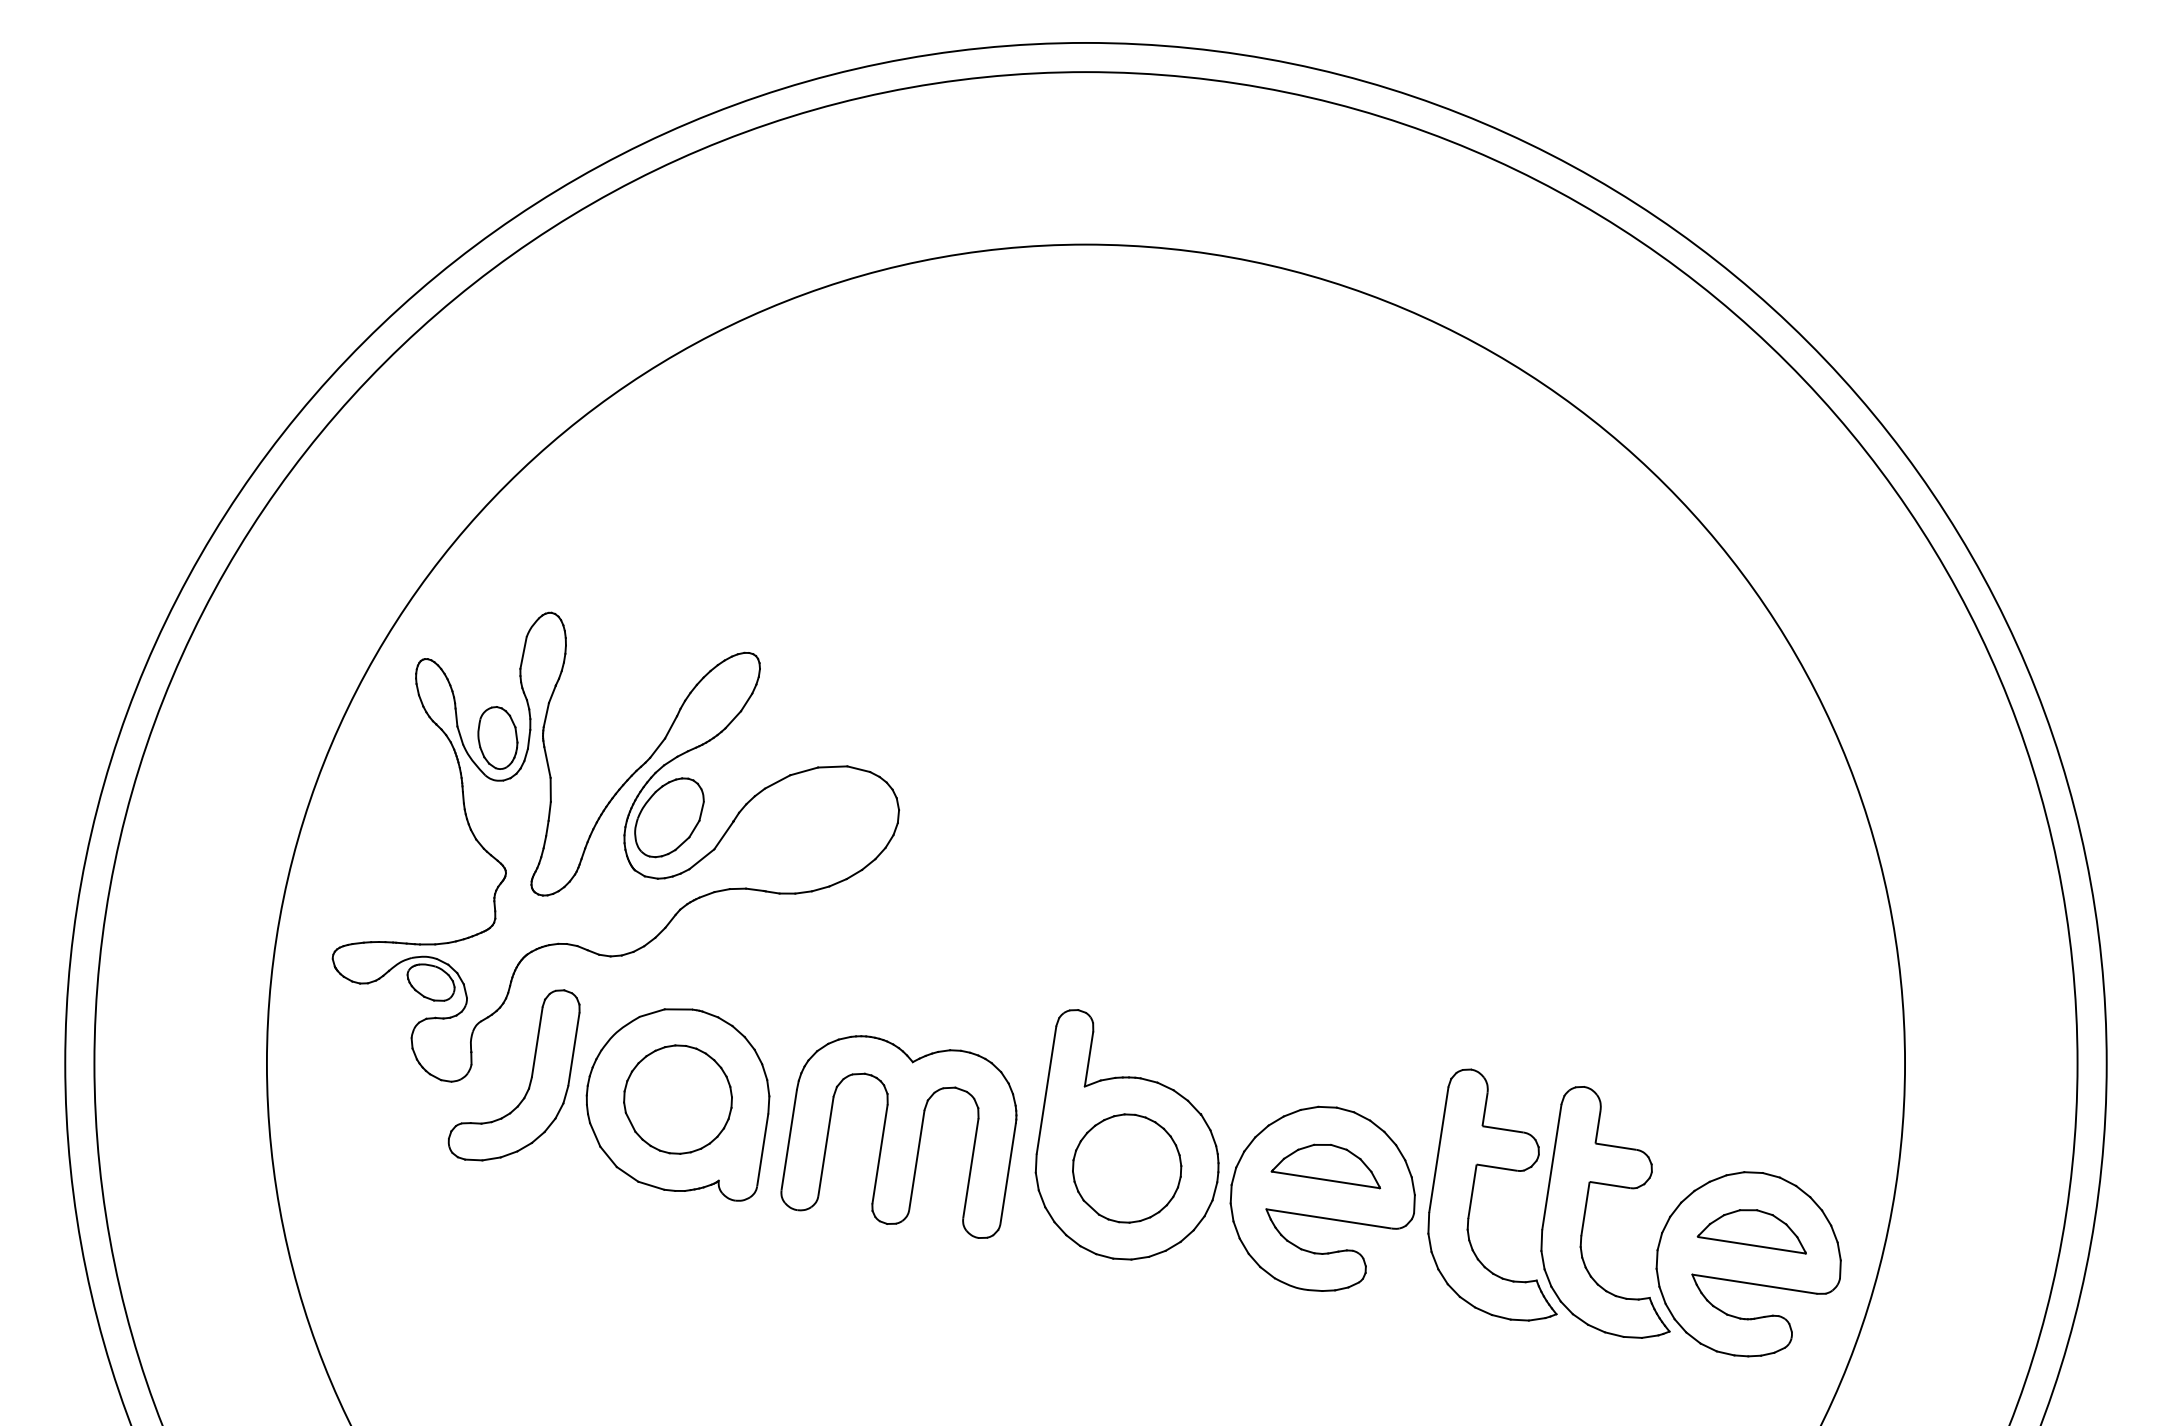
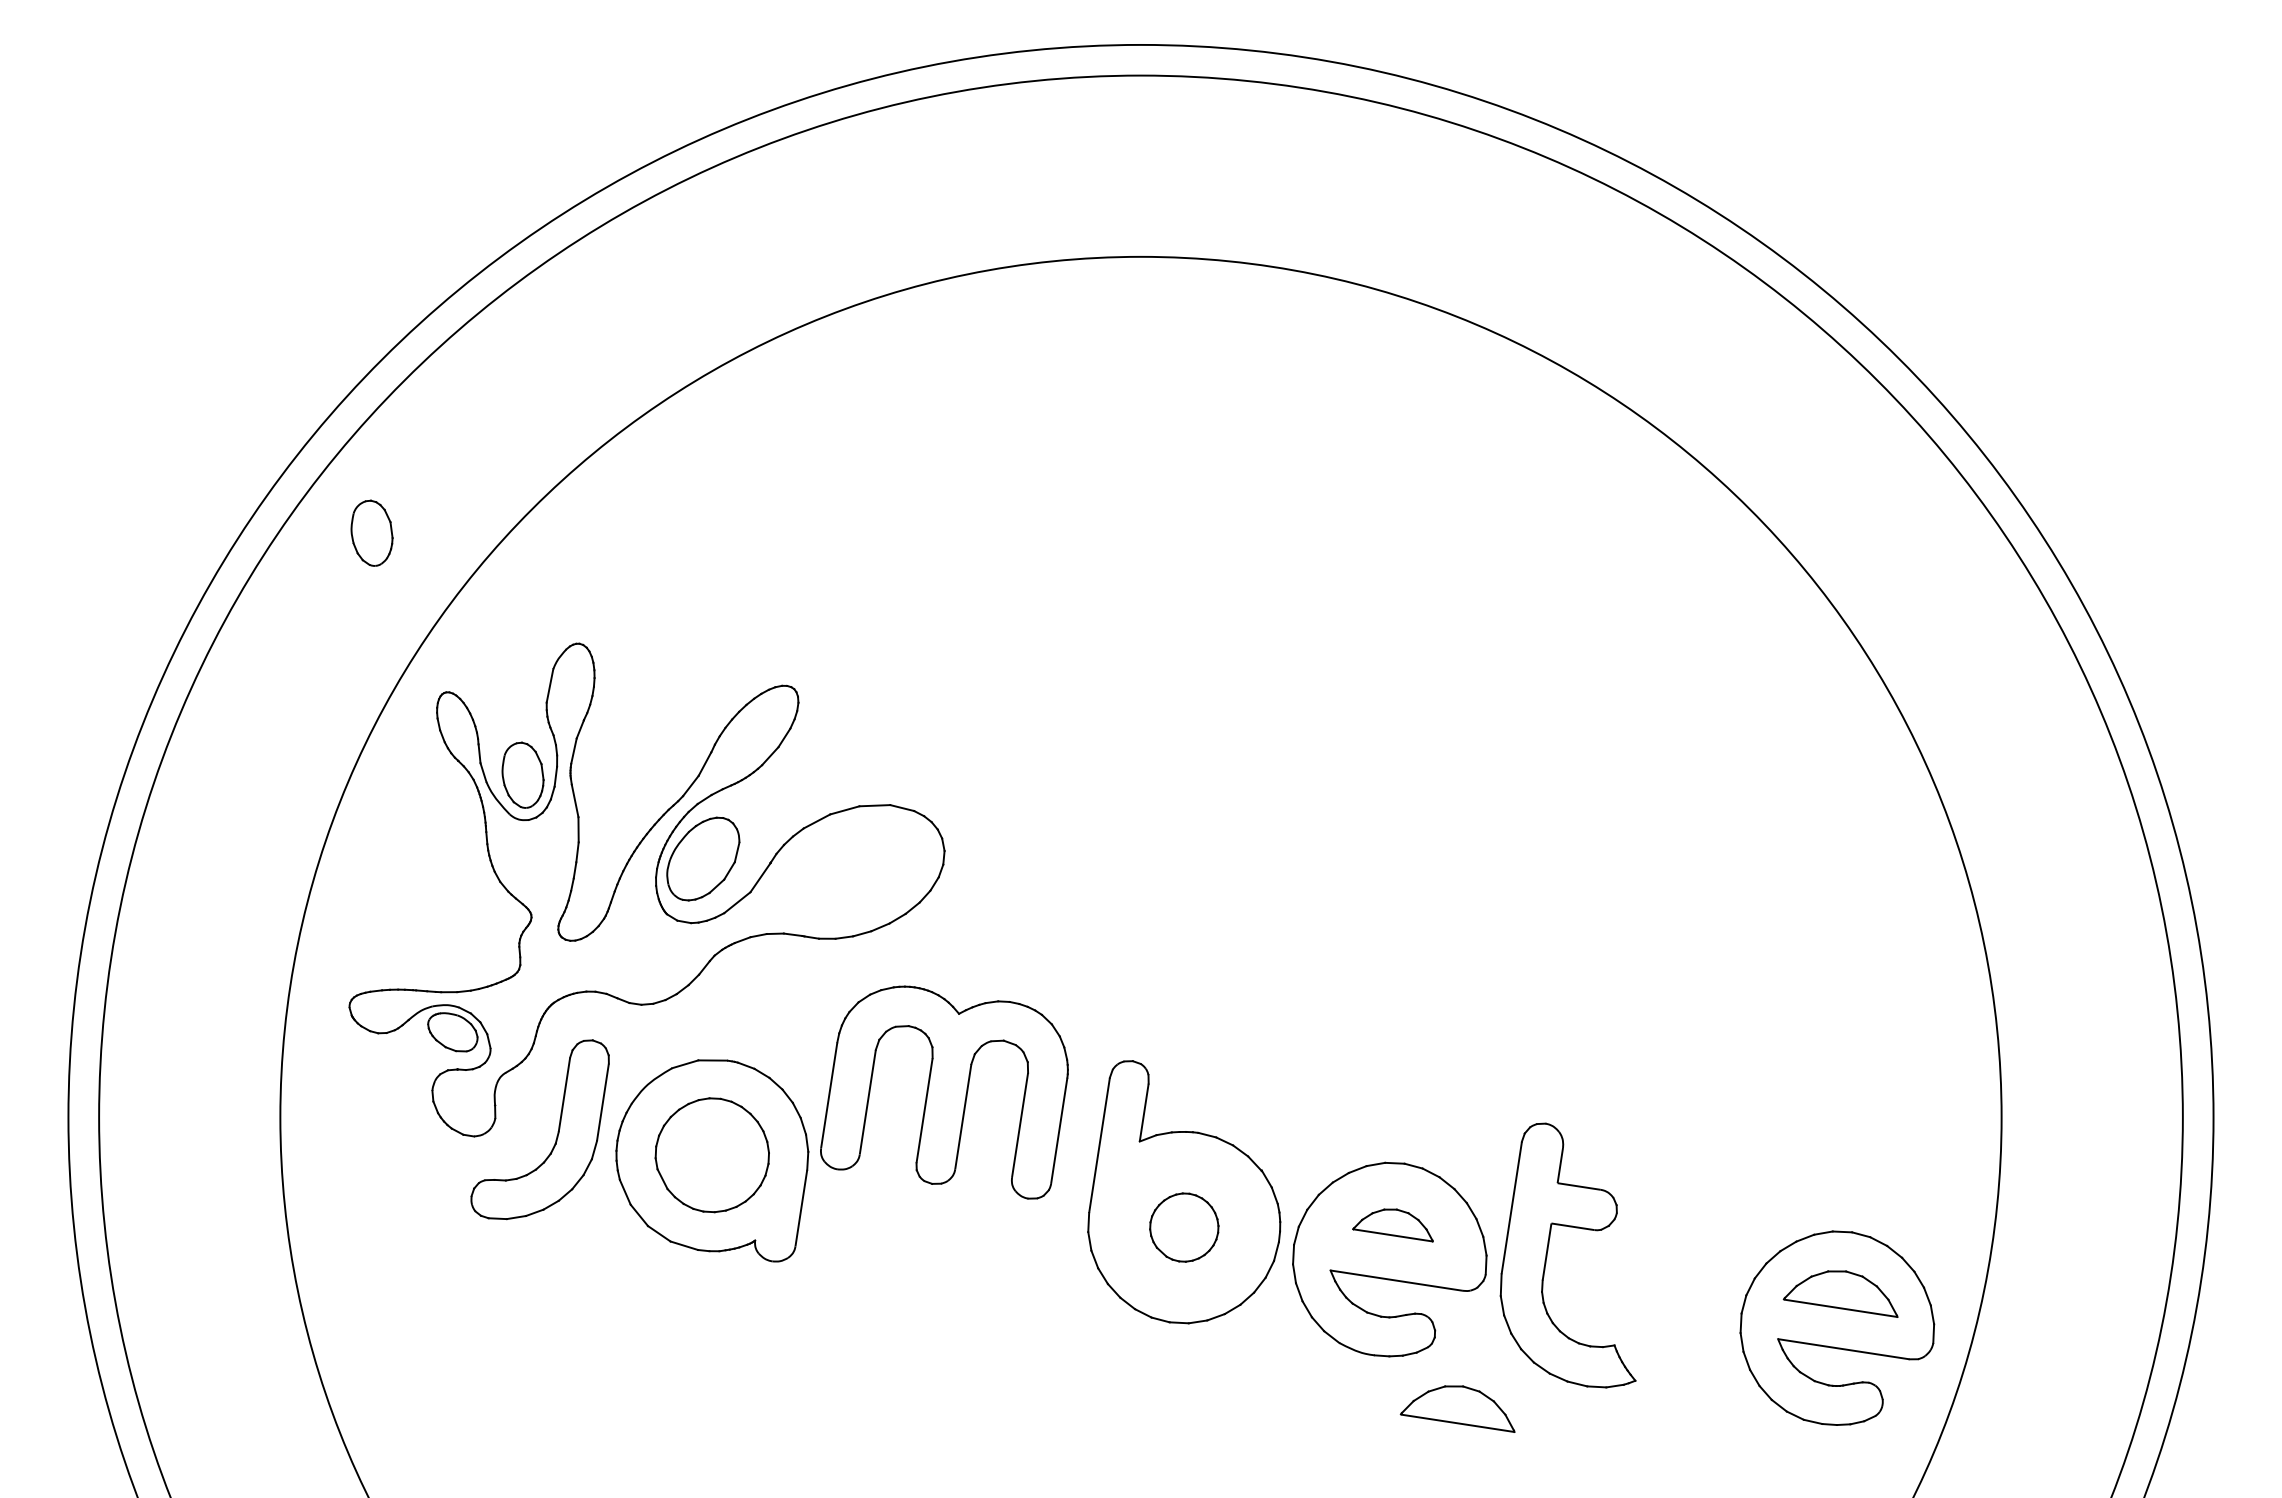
part: (353, 506) -> (371, 532), added
part: (898, 1136) -> (944, 1092), moved
part: (1325, 1166) -> (1392, 1225), size x0.7
part: (1127, 1168) -> (1184, 1227), size x0.6
part: (1587, 1206) -> (1667, 1267), removed
part: (1387, 1340) -> (1457, 1408), added

